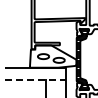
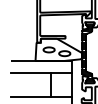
line: (35, 80) -> (41, 73), dashed -> solid

